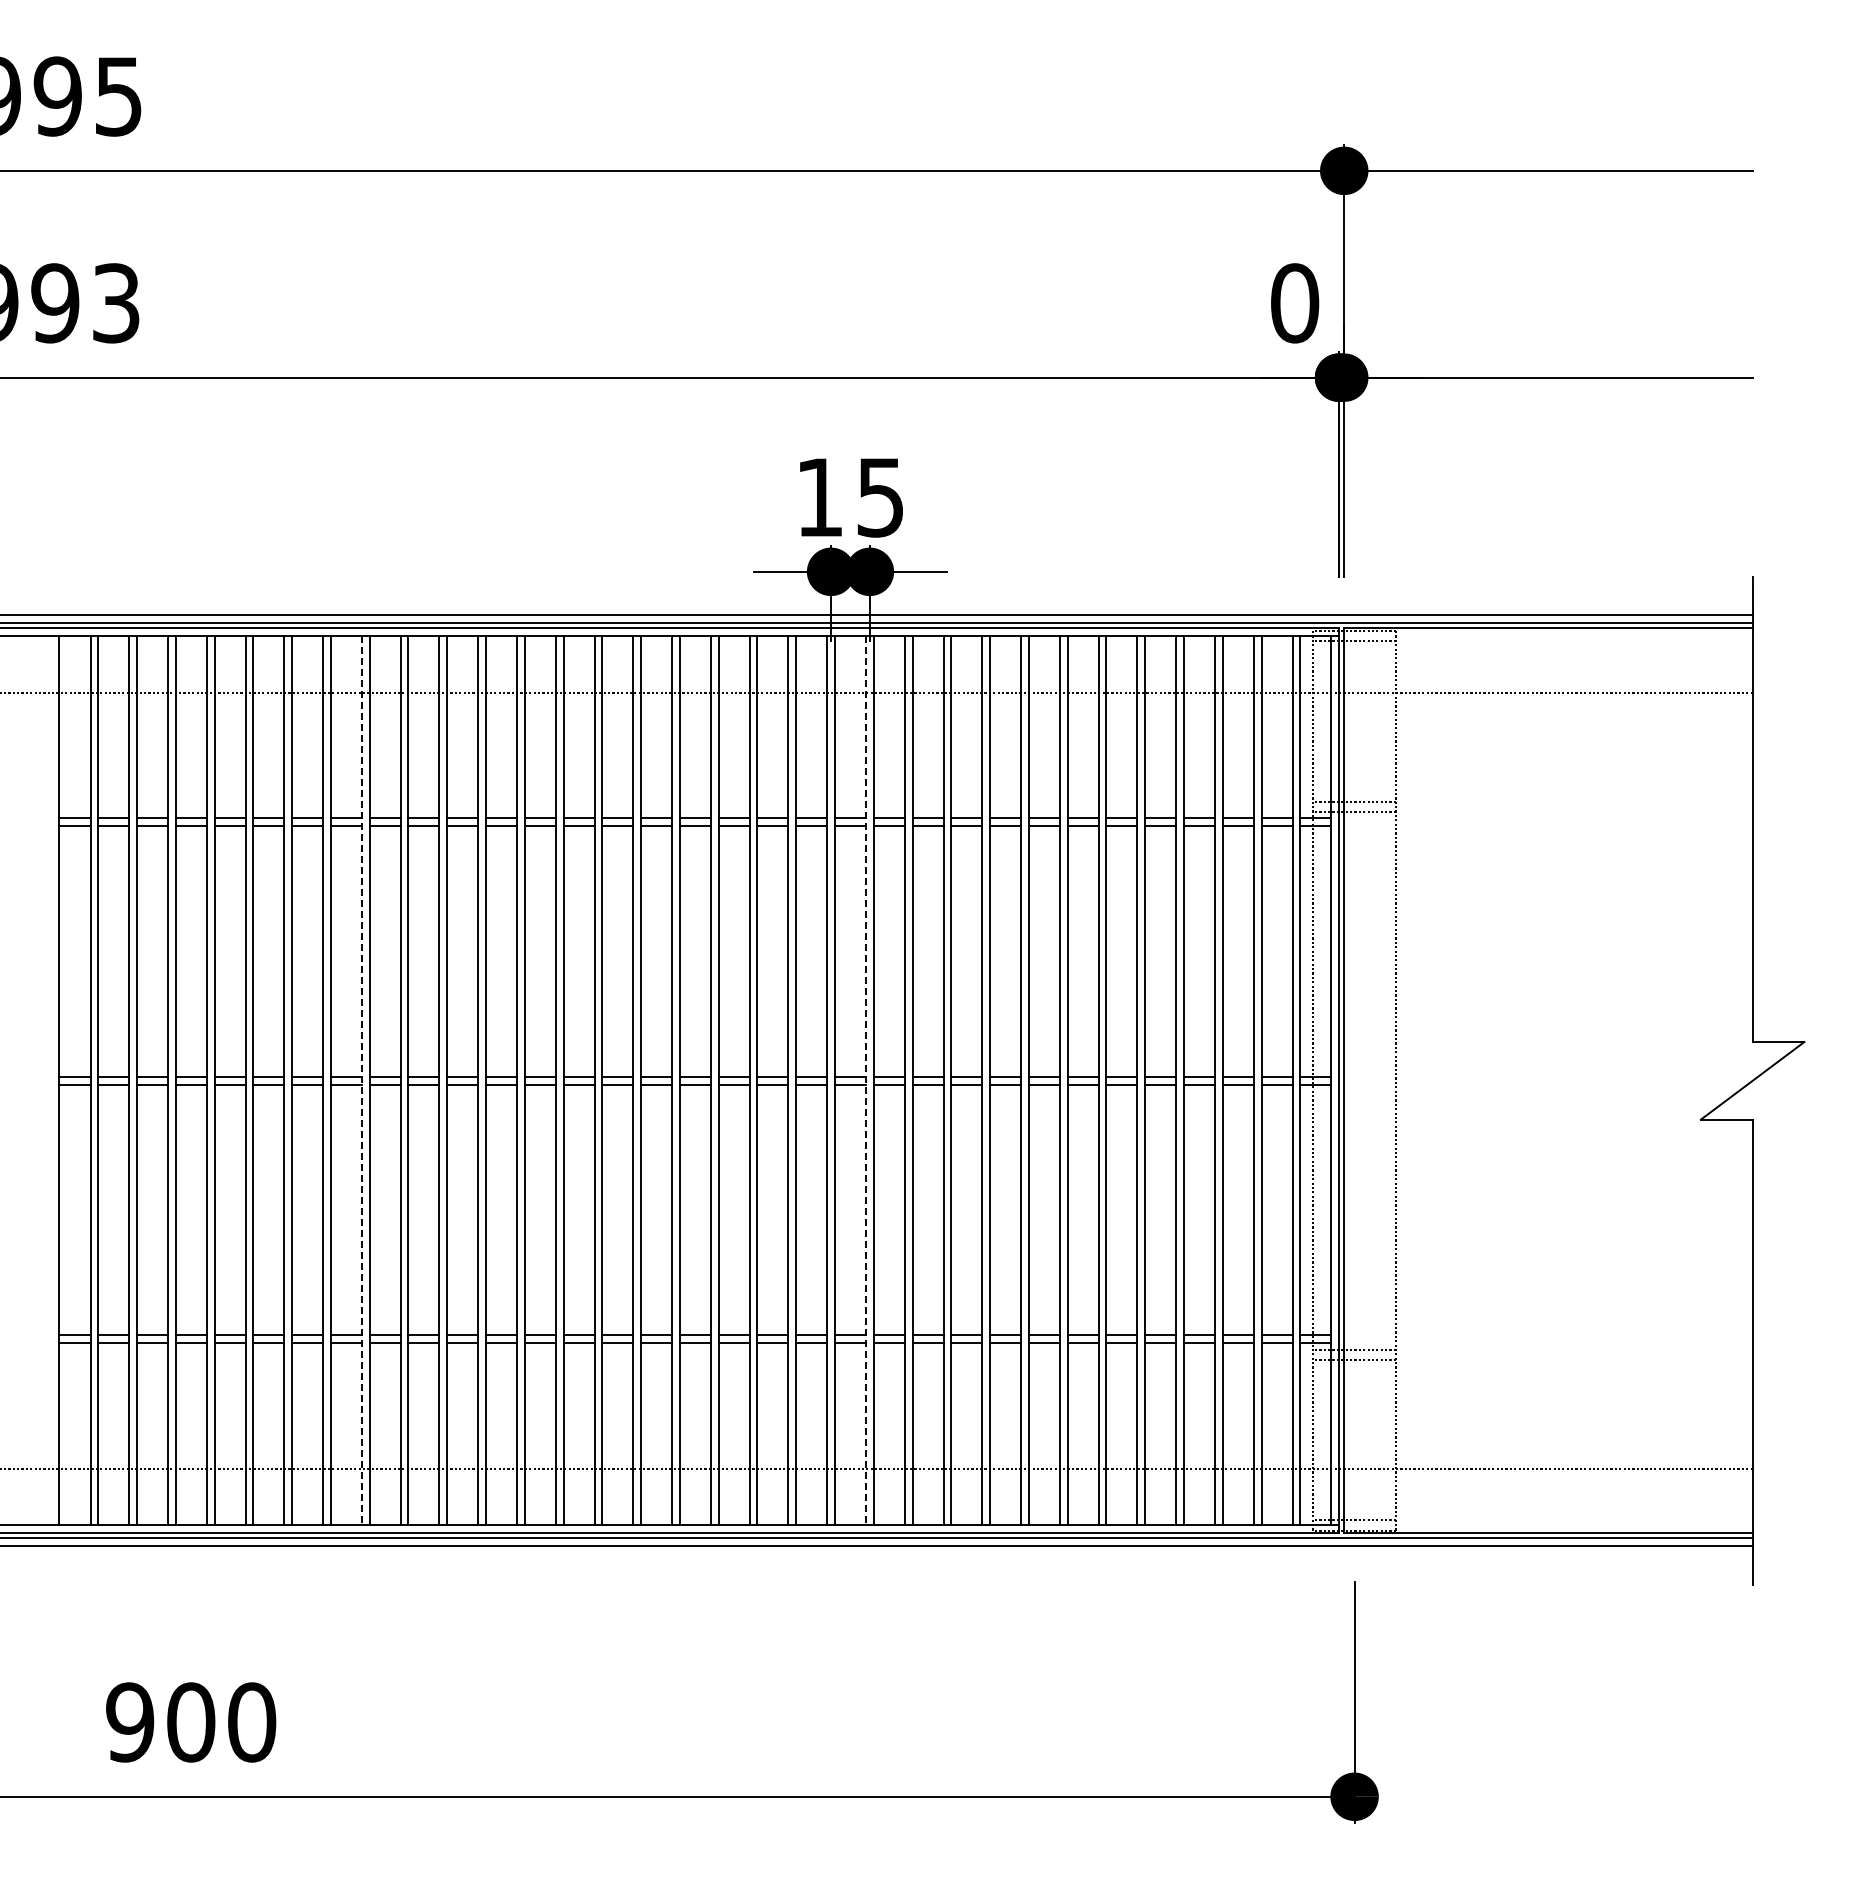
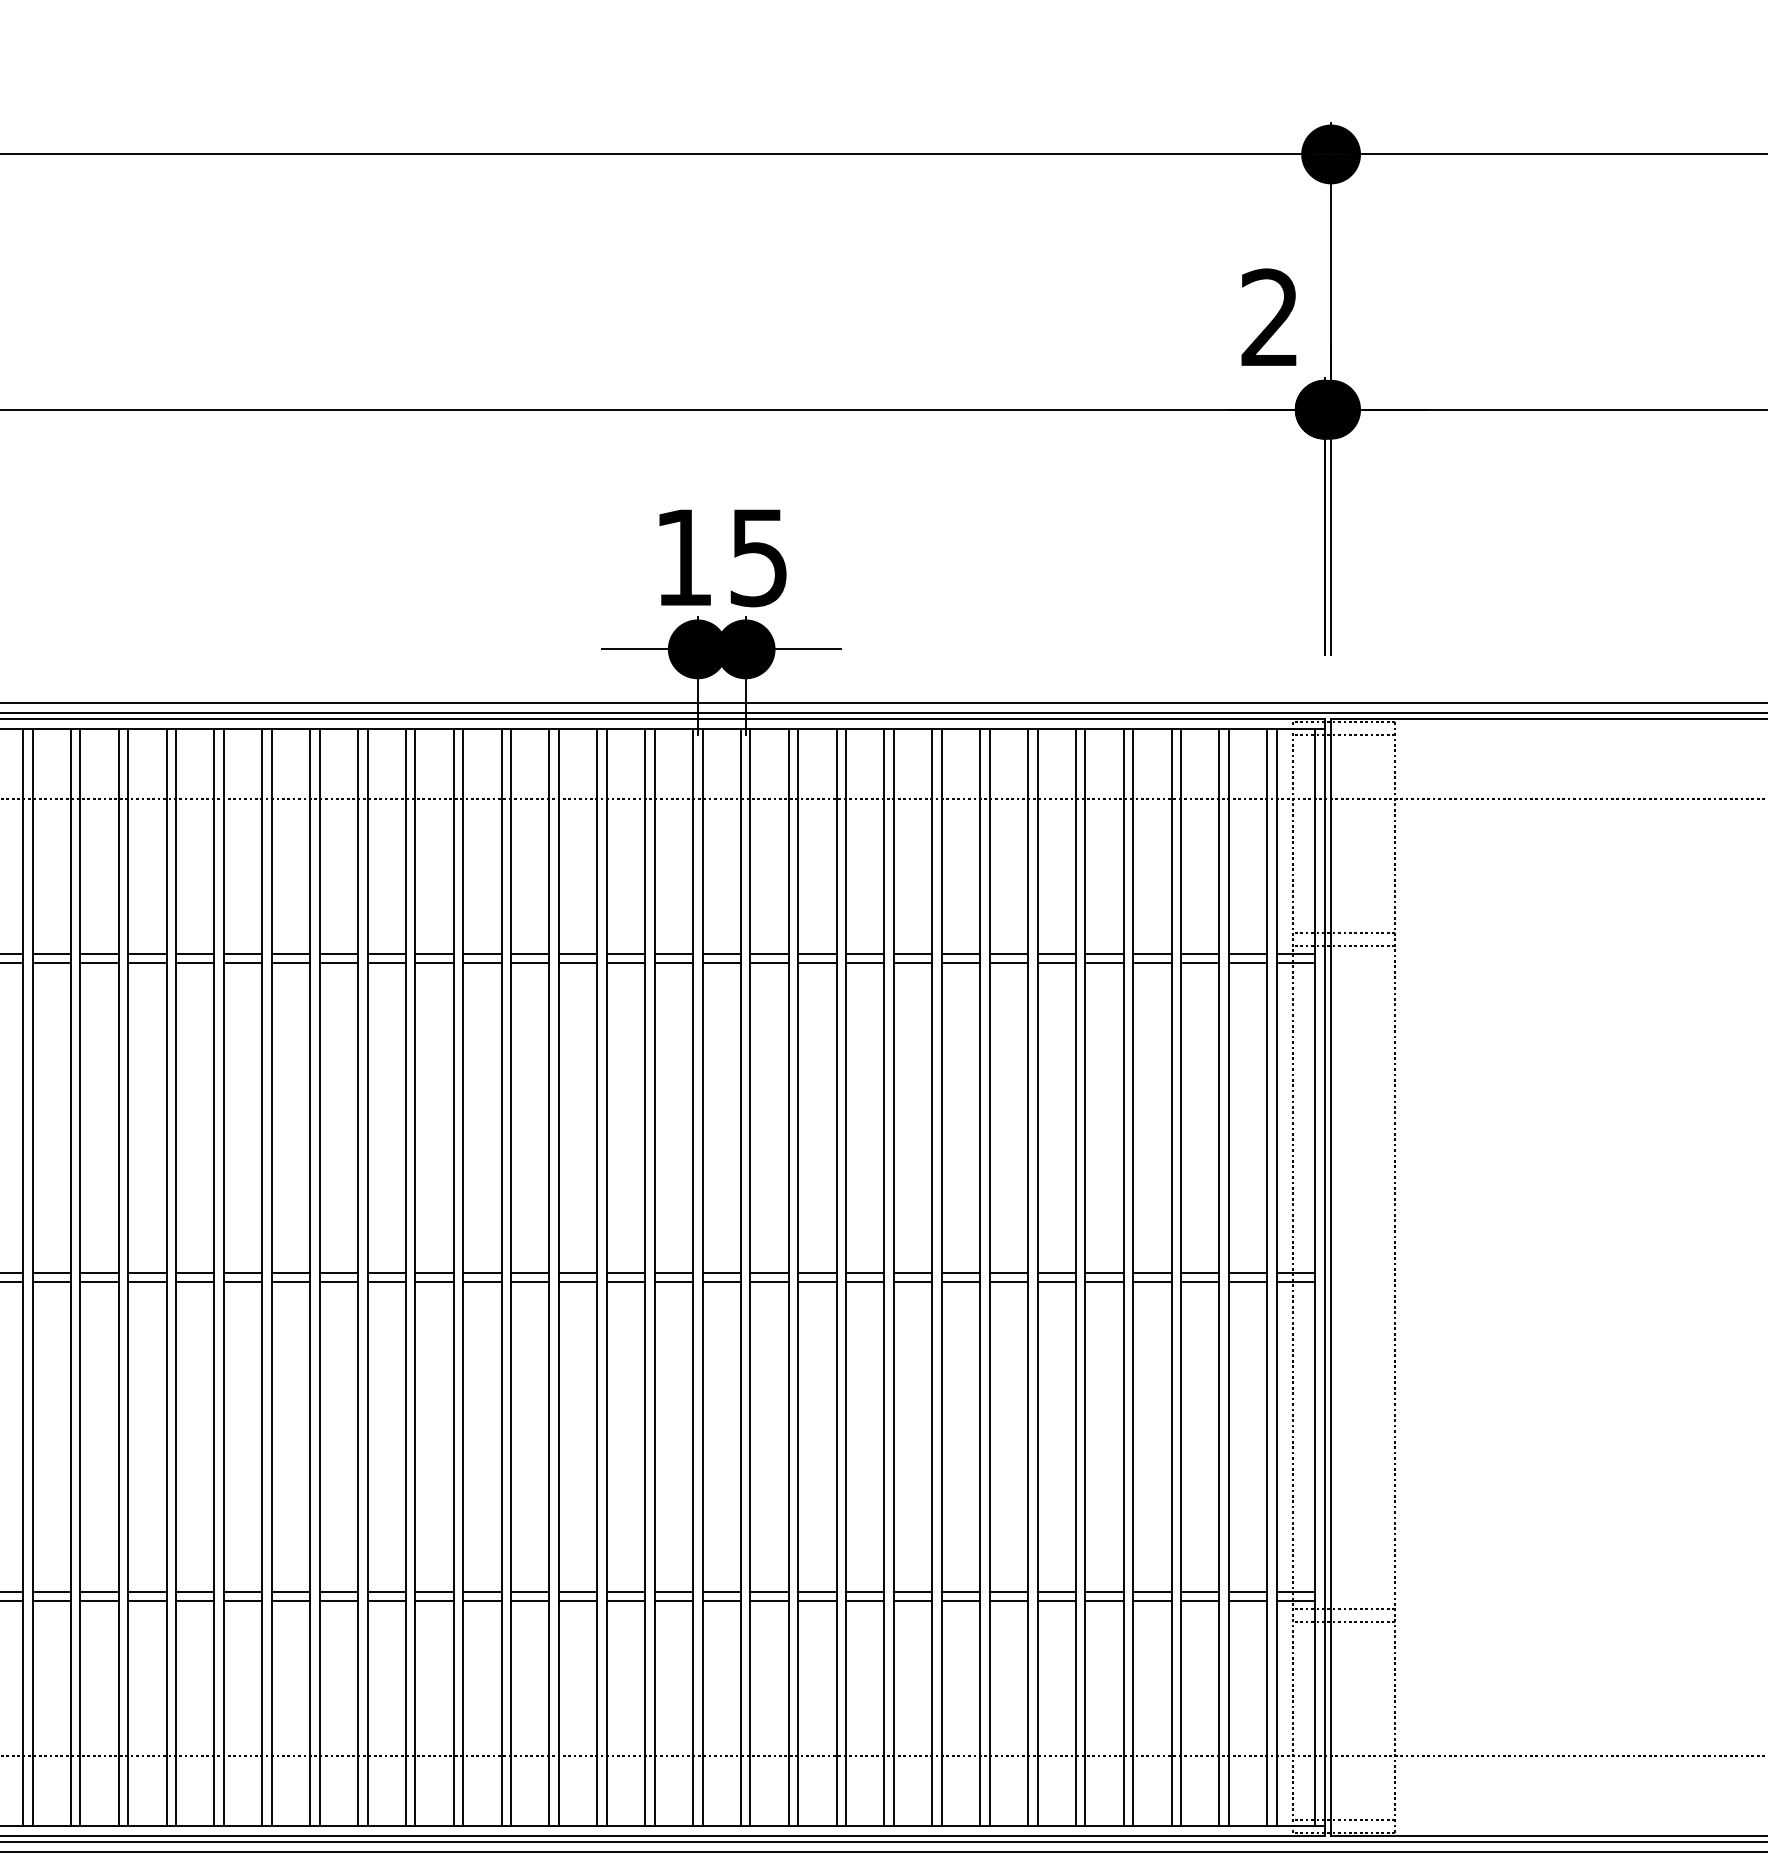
text: (1295, 303) -> (1270, 318), 0 -> 2
line: (361, 1080) -> (118, 1277), dashed -> solid
line: (866, 1080) -> (741, 1277), dashed -> solid

